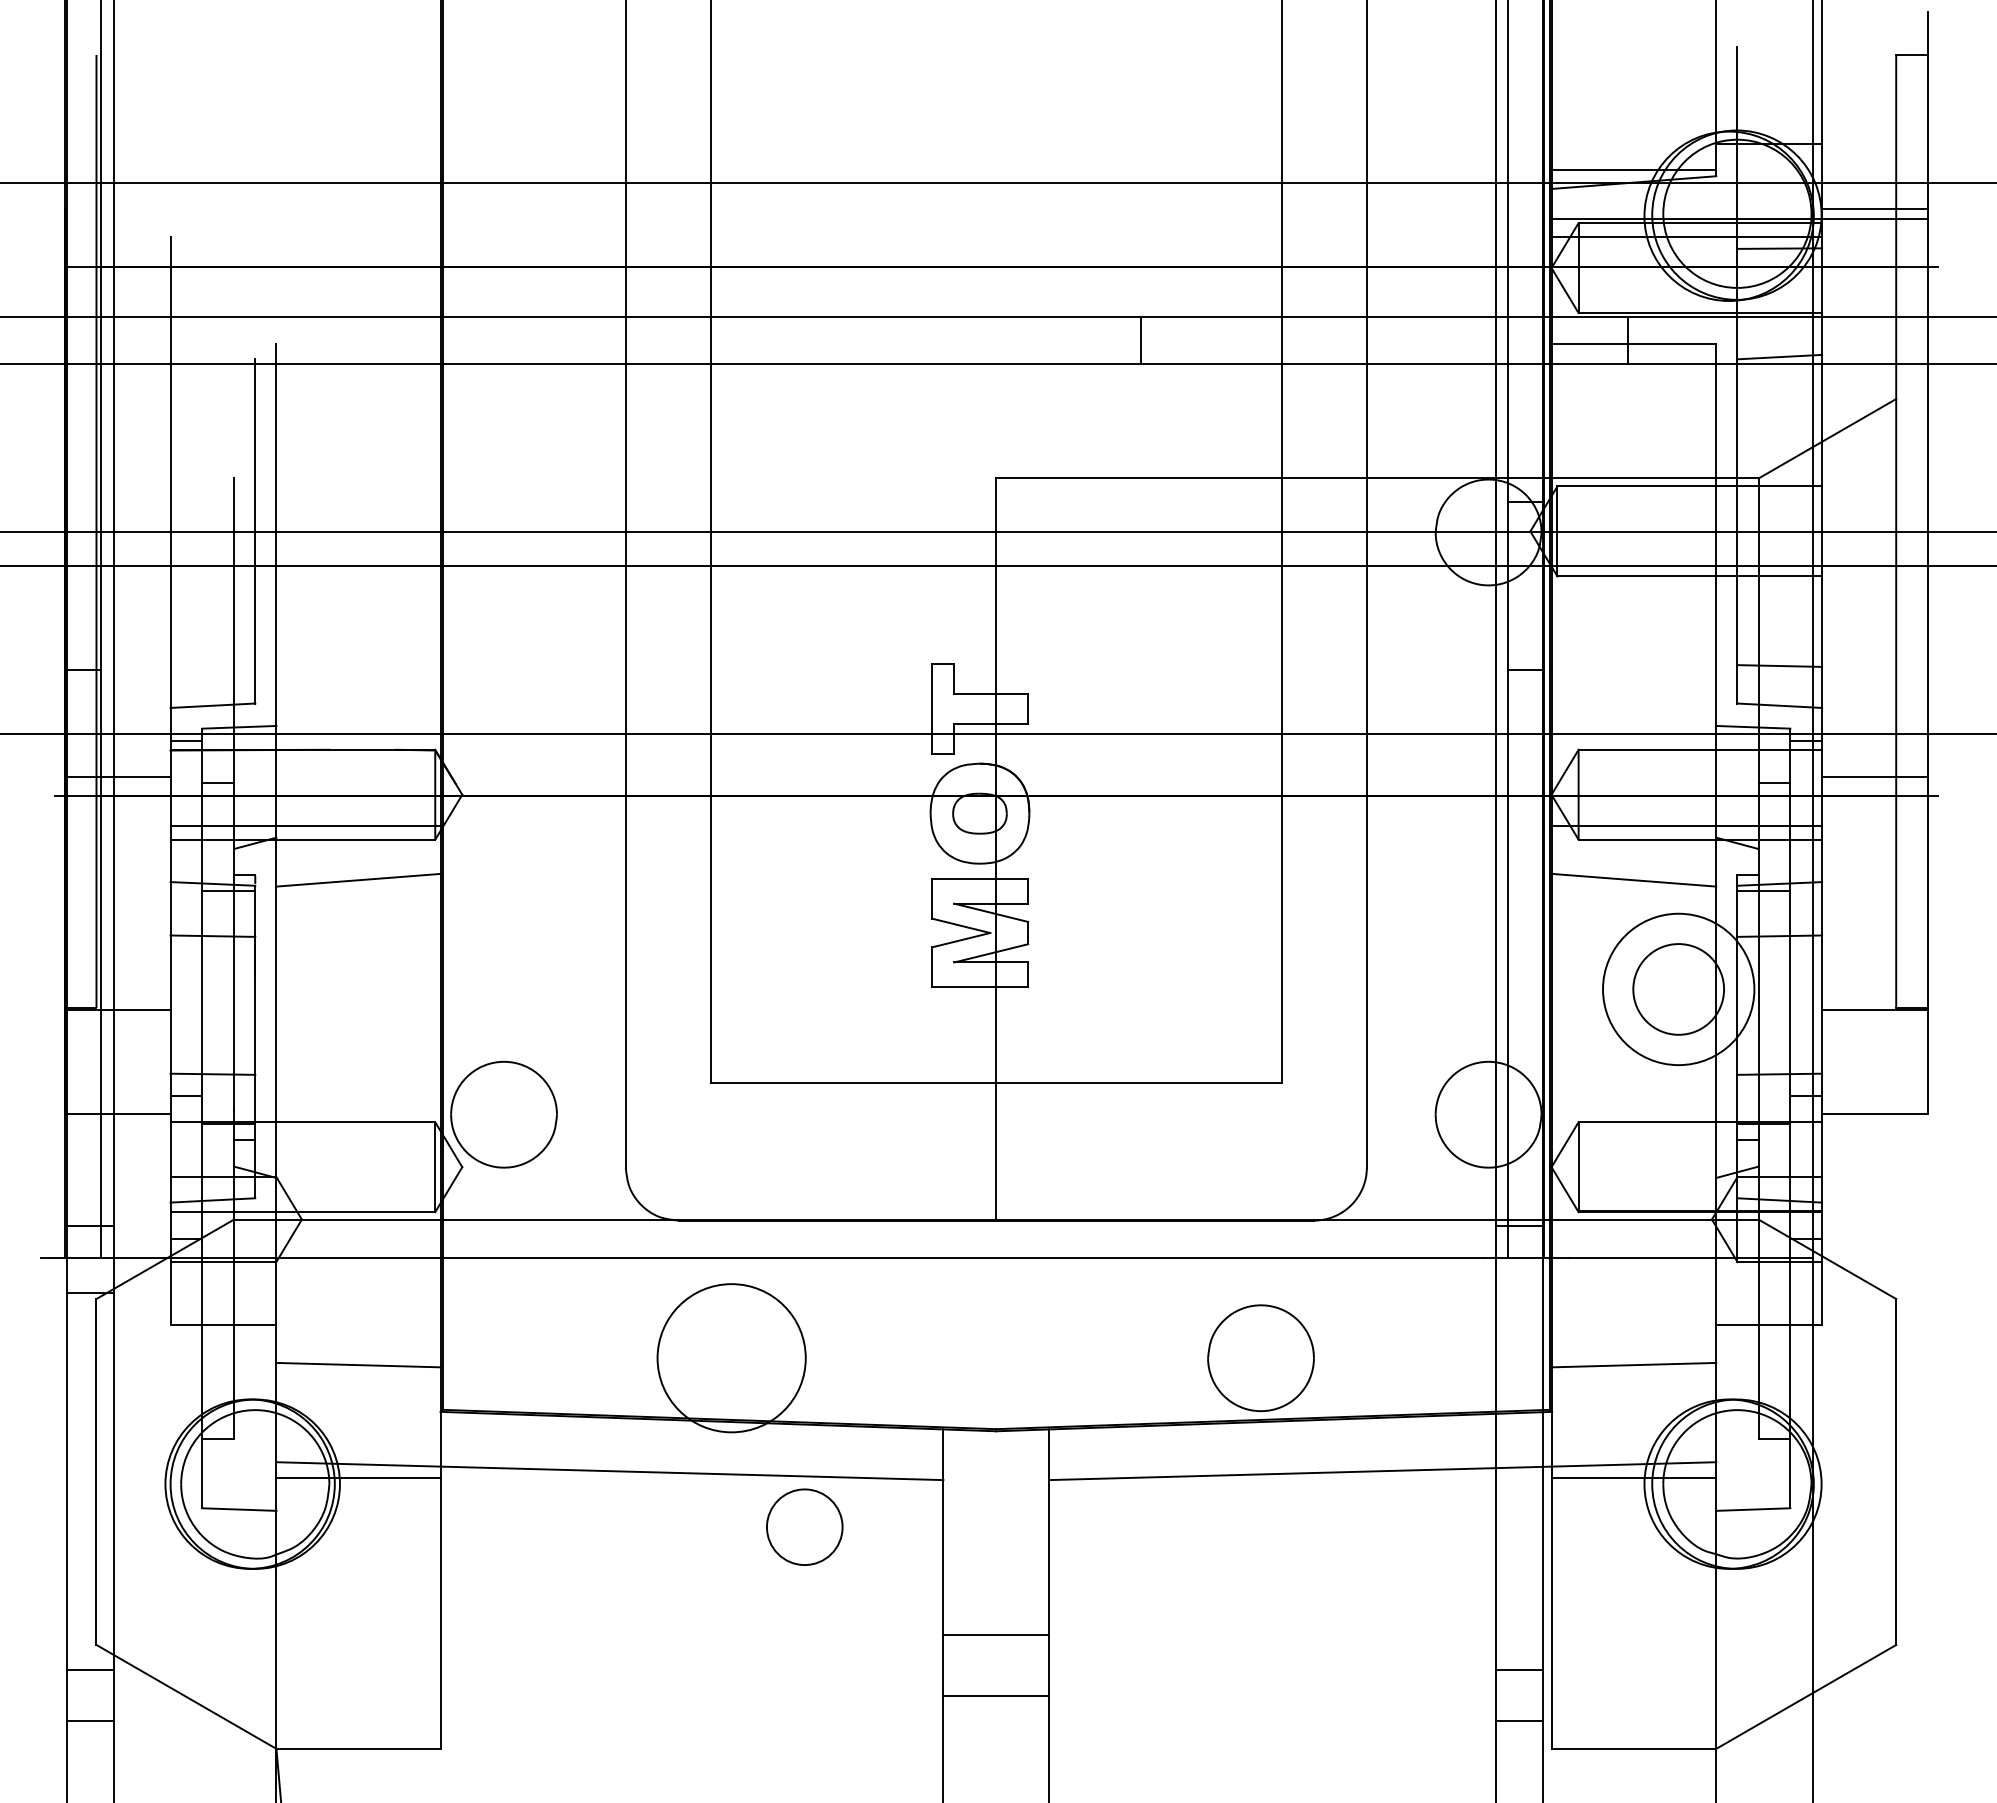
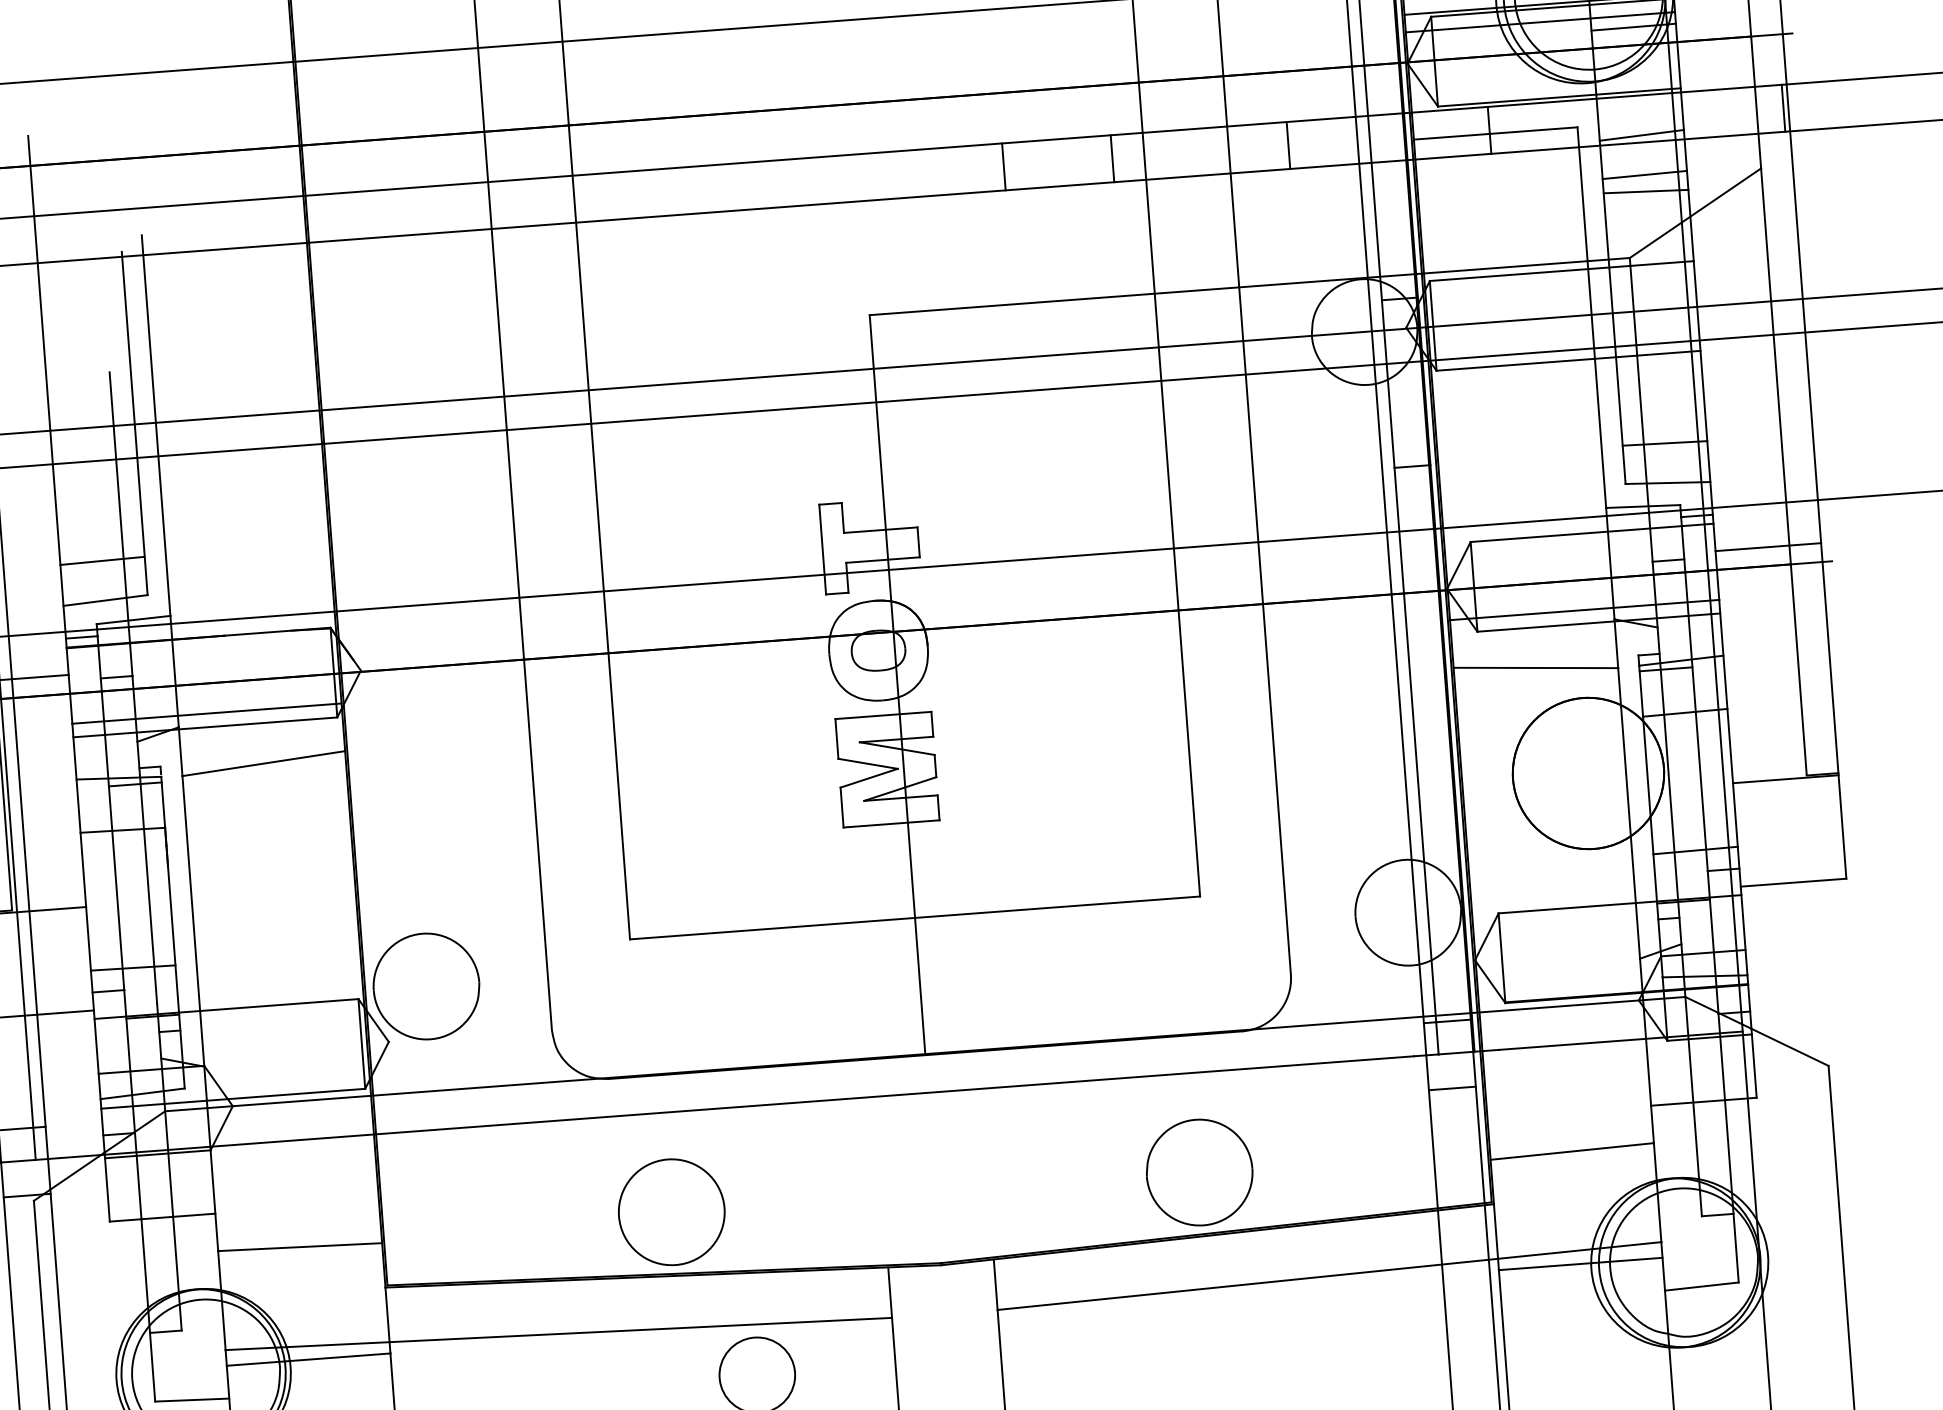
line: (1250, 340) -> (1112, 158), added
line: (1426, 340) -> (1288, 145), added
line: (1923, 340) -> (1783, 108), added
line: (1779, 396) -> (1644, 174), added
line: (1779, 413) -> (1645, 191), added
line: (212, 665) -> (102, 560), added
circle: (1678, 989) -> (1588, 773), size x1.67
line: (1518, 1293) -> (1451, 1088), added
circle: (731, 1358) -> (671, 1212), size x0.71

